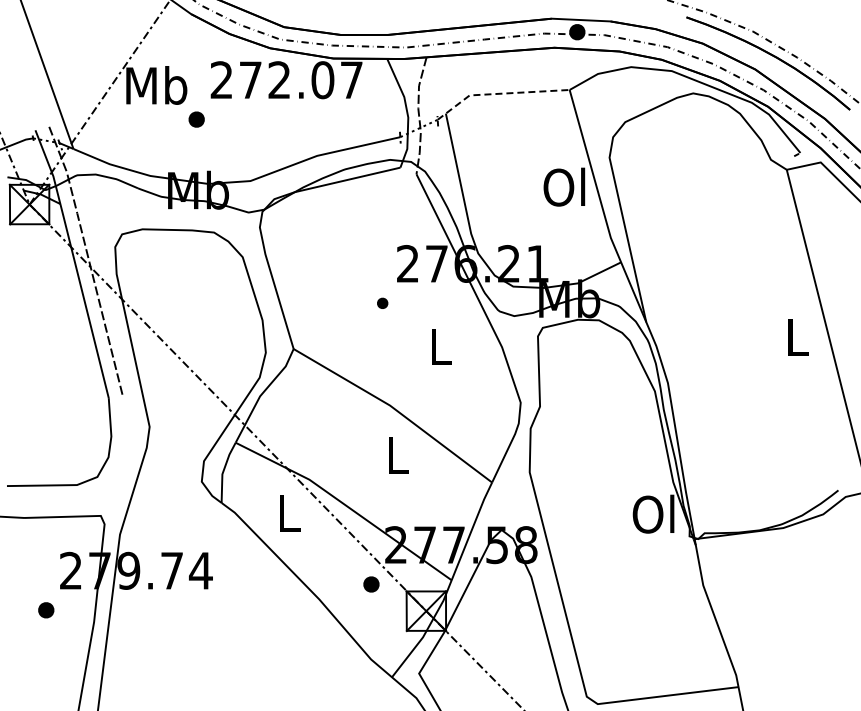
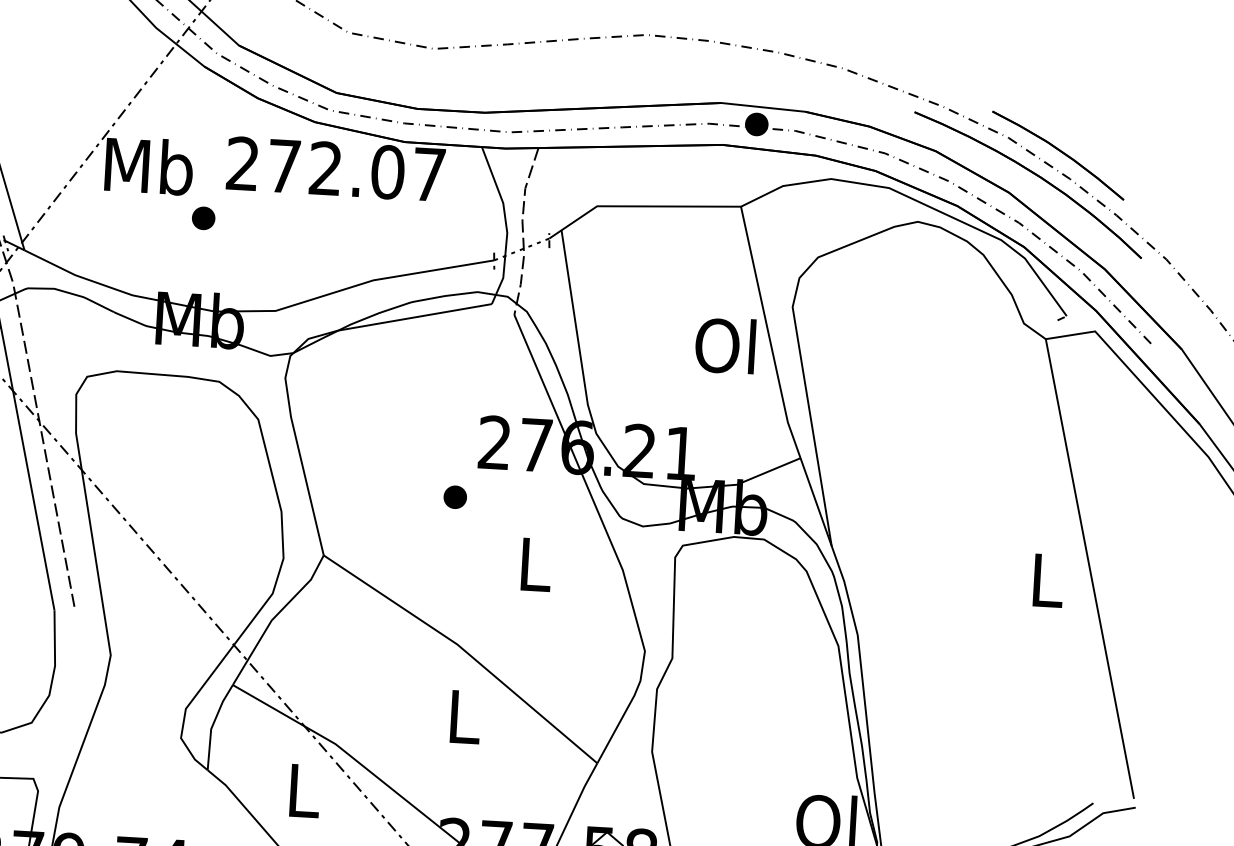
part: (787, 41) -> (1057, 155), added
line: (499, 93) -> (640, 205), dashed -> solid
part: (382, 303) -> (454, 497), size x1.43

